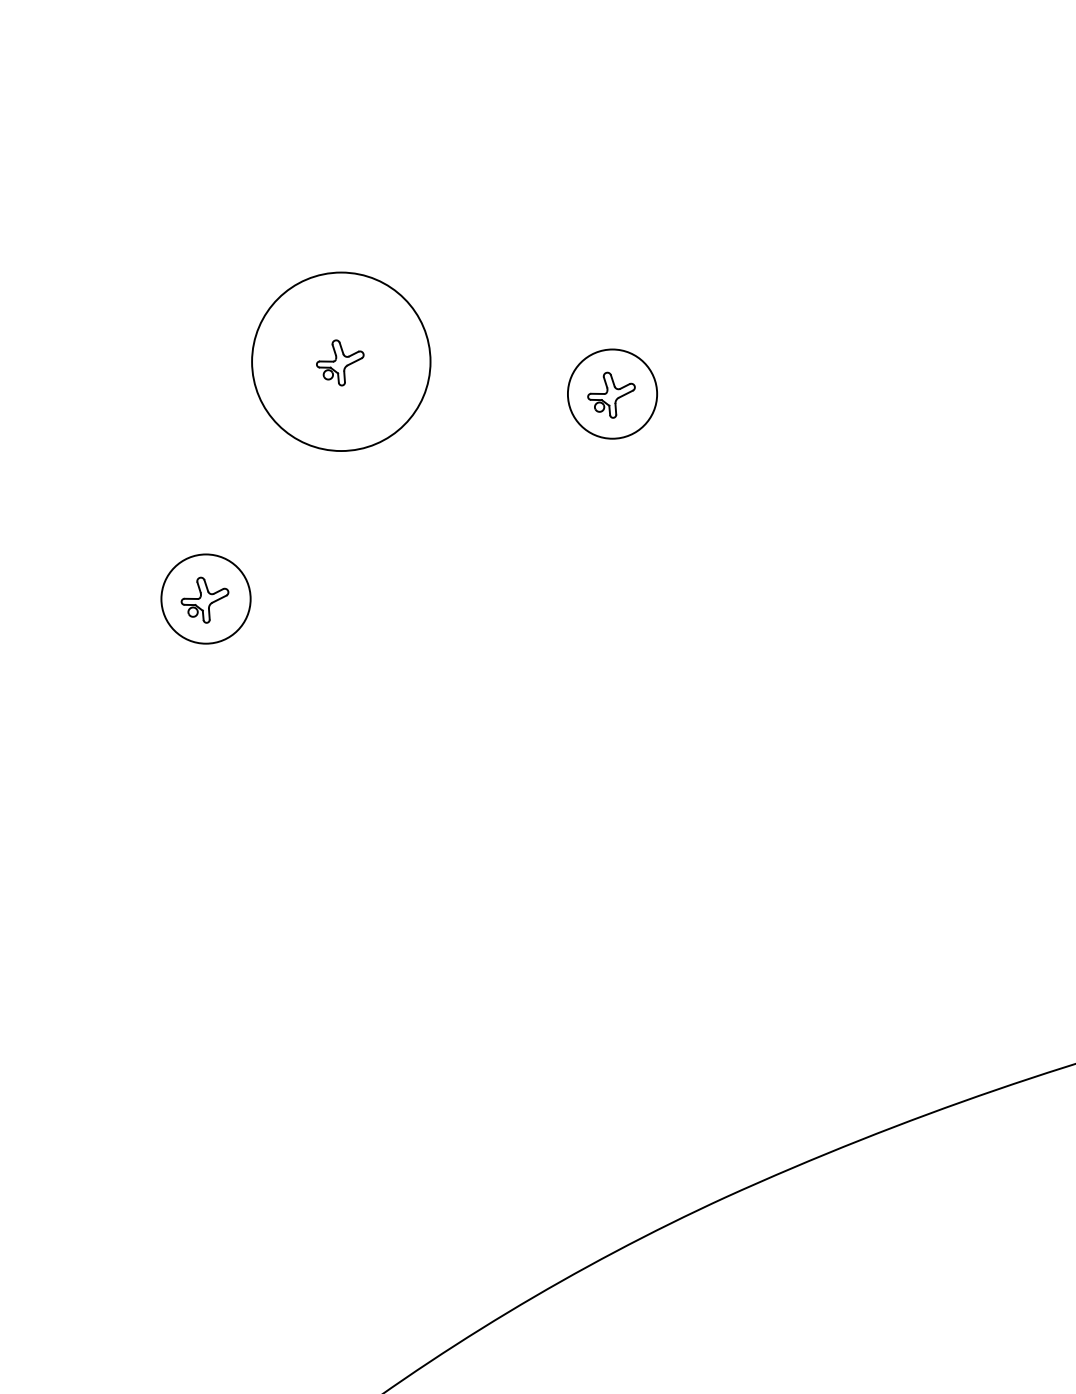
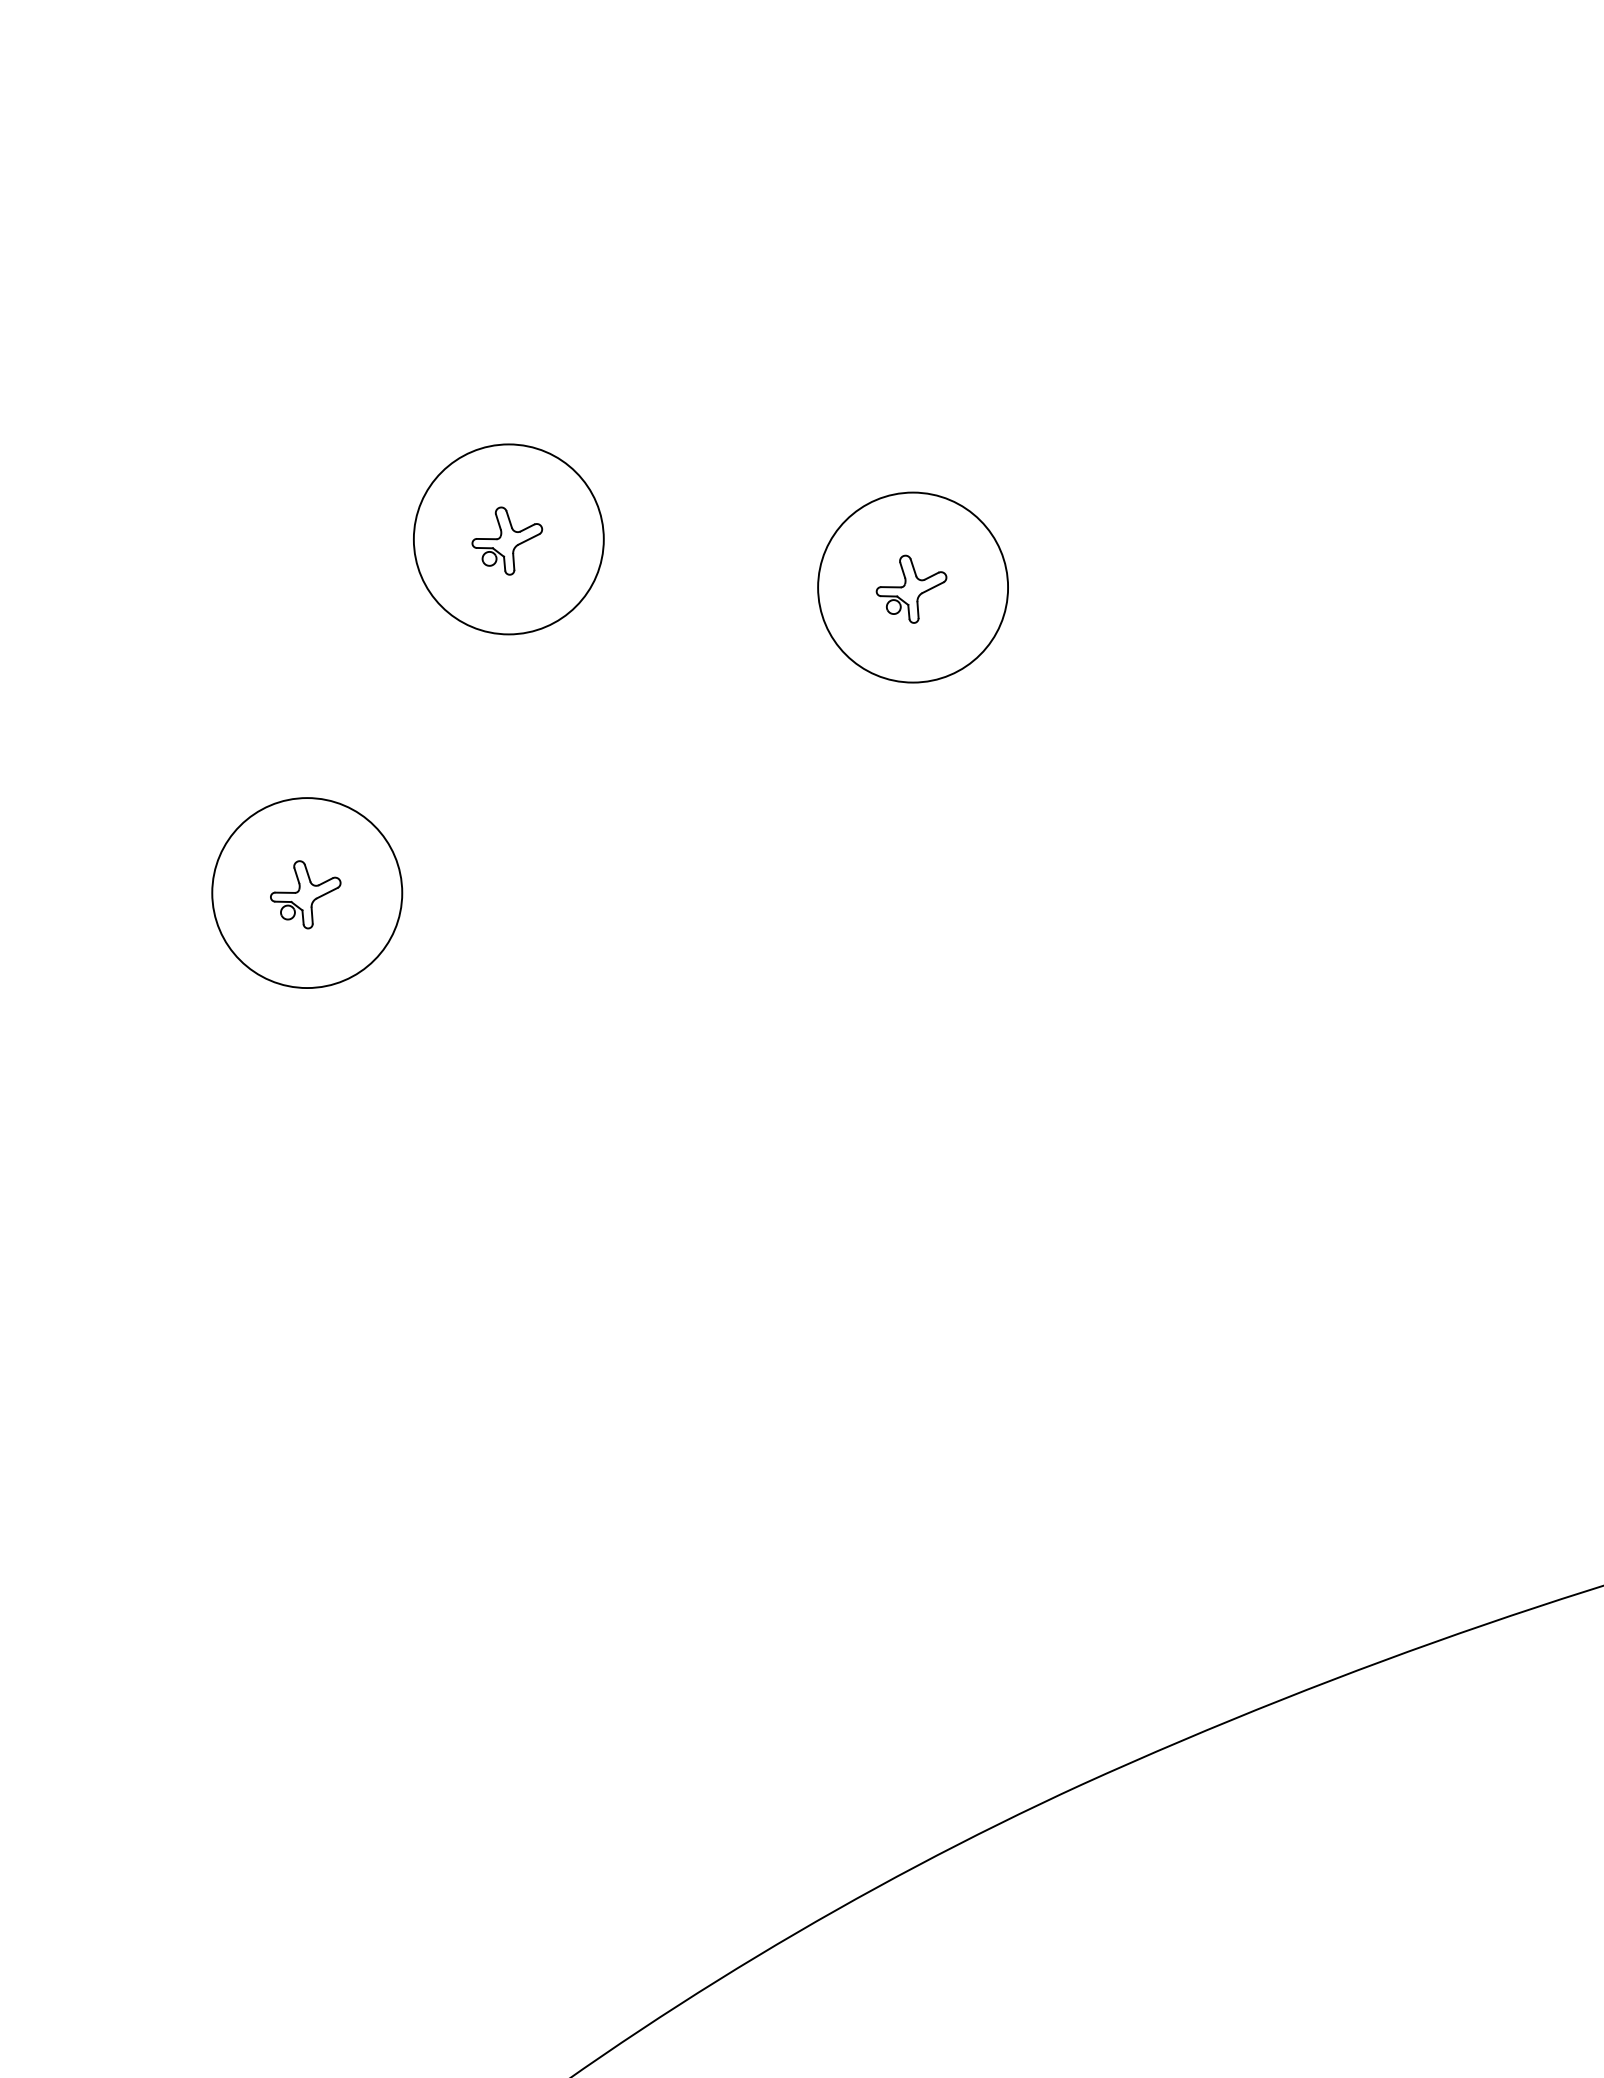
circle: (341, 361) -> (509, 538), size x0.71
circle: (612, 393) -> (913, 586), size x1.43
circle: (205, 598) -> (306, 892), size x1.43

